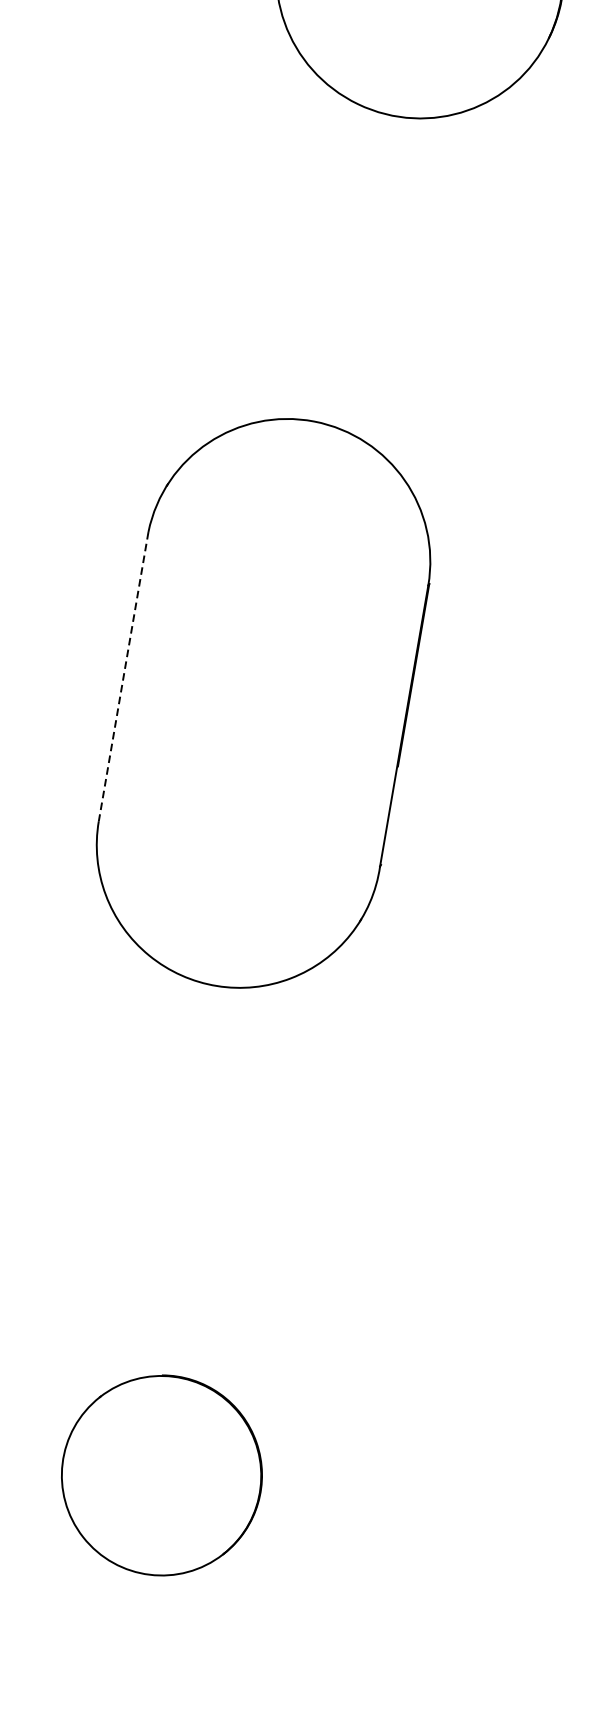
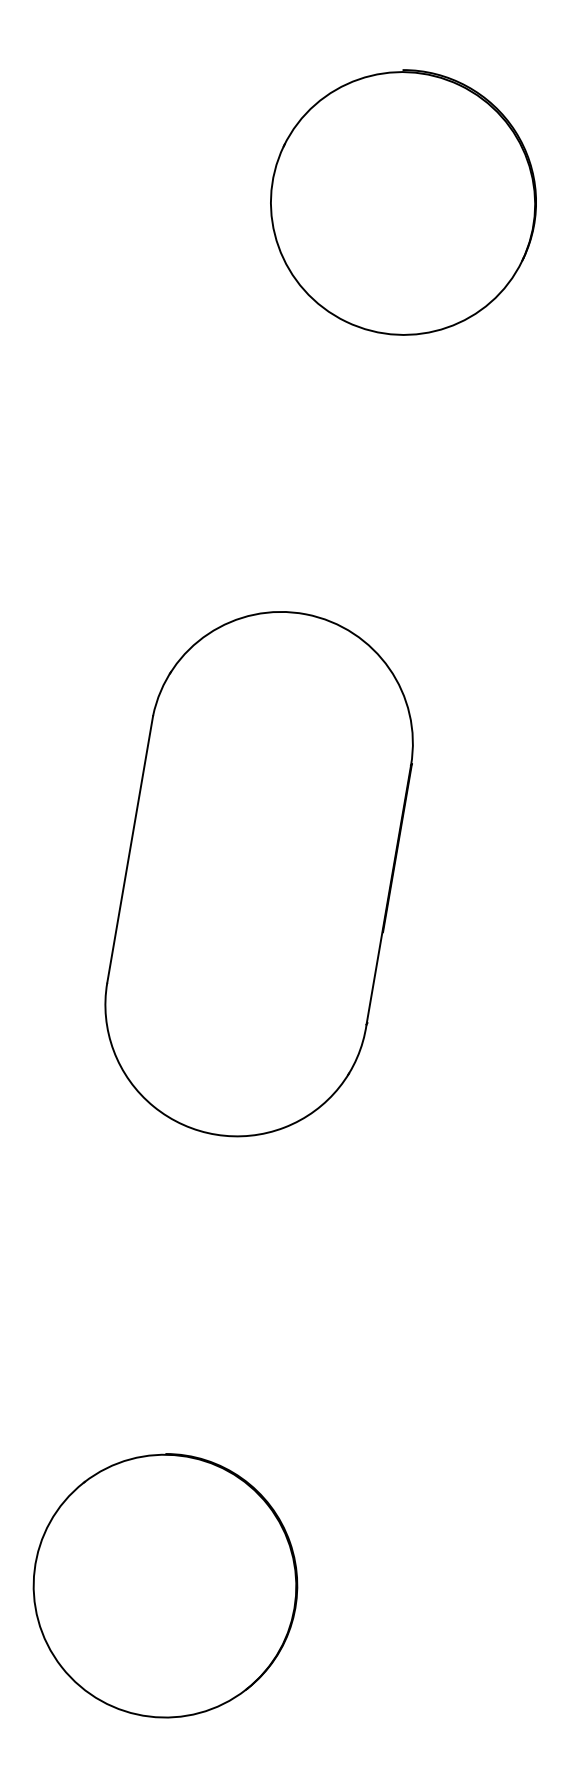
line: (123, 676) -> (130, 849), dashed -> solid
part: (161, 1475) -> (165, 1585), size x1.43

